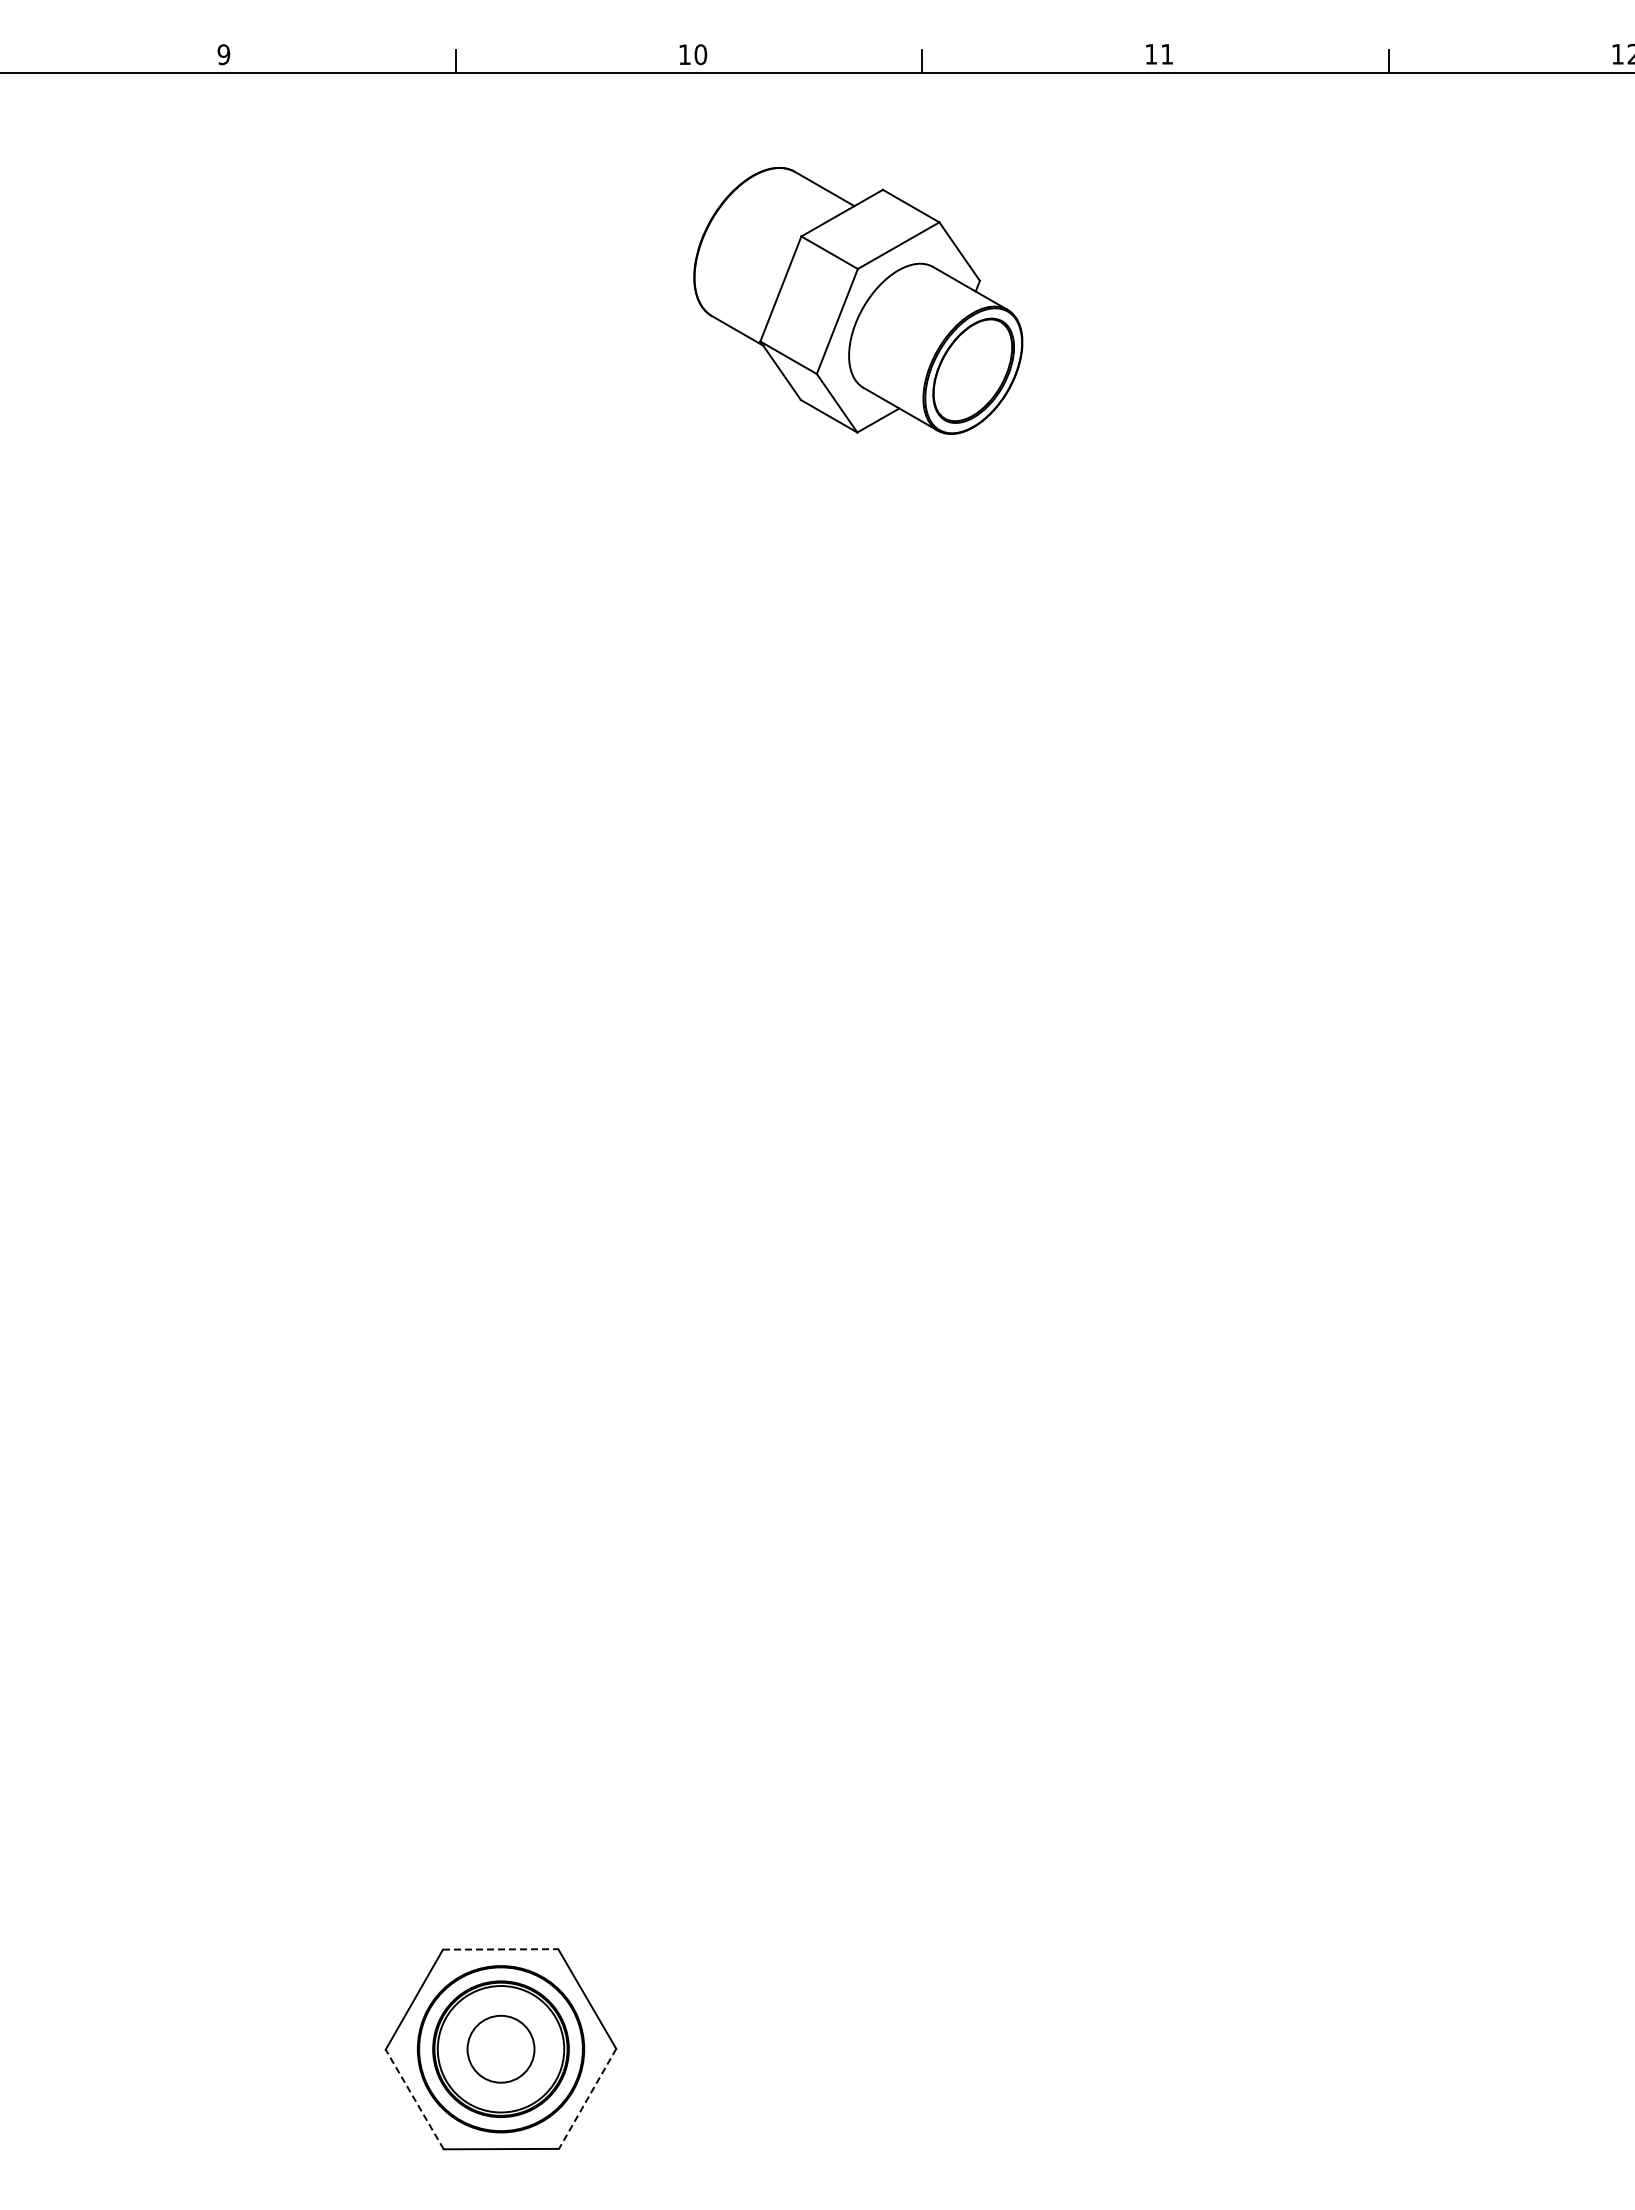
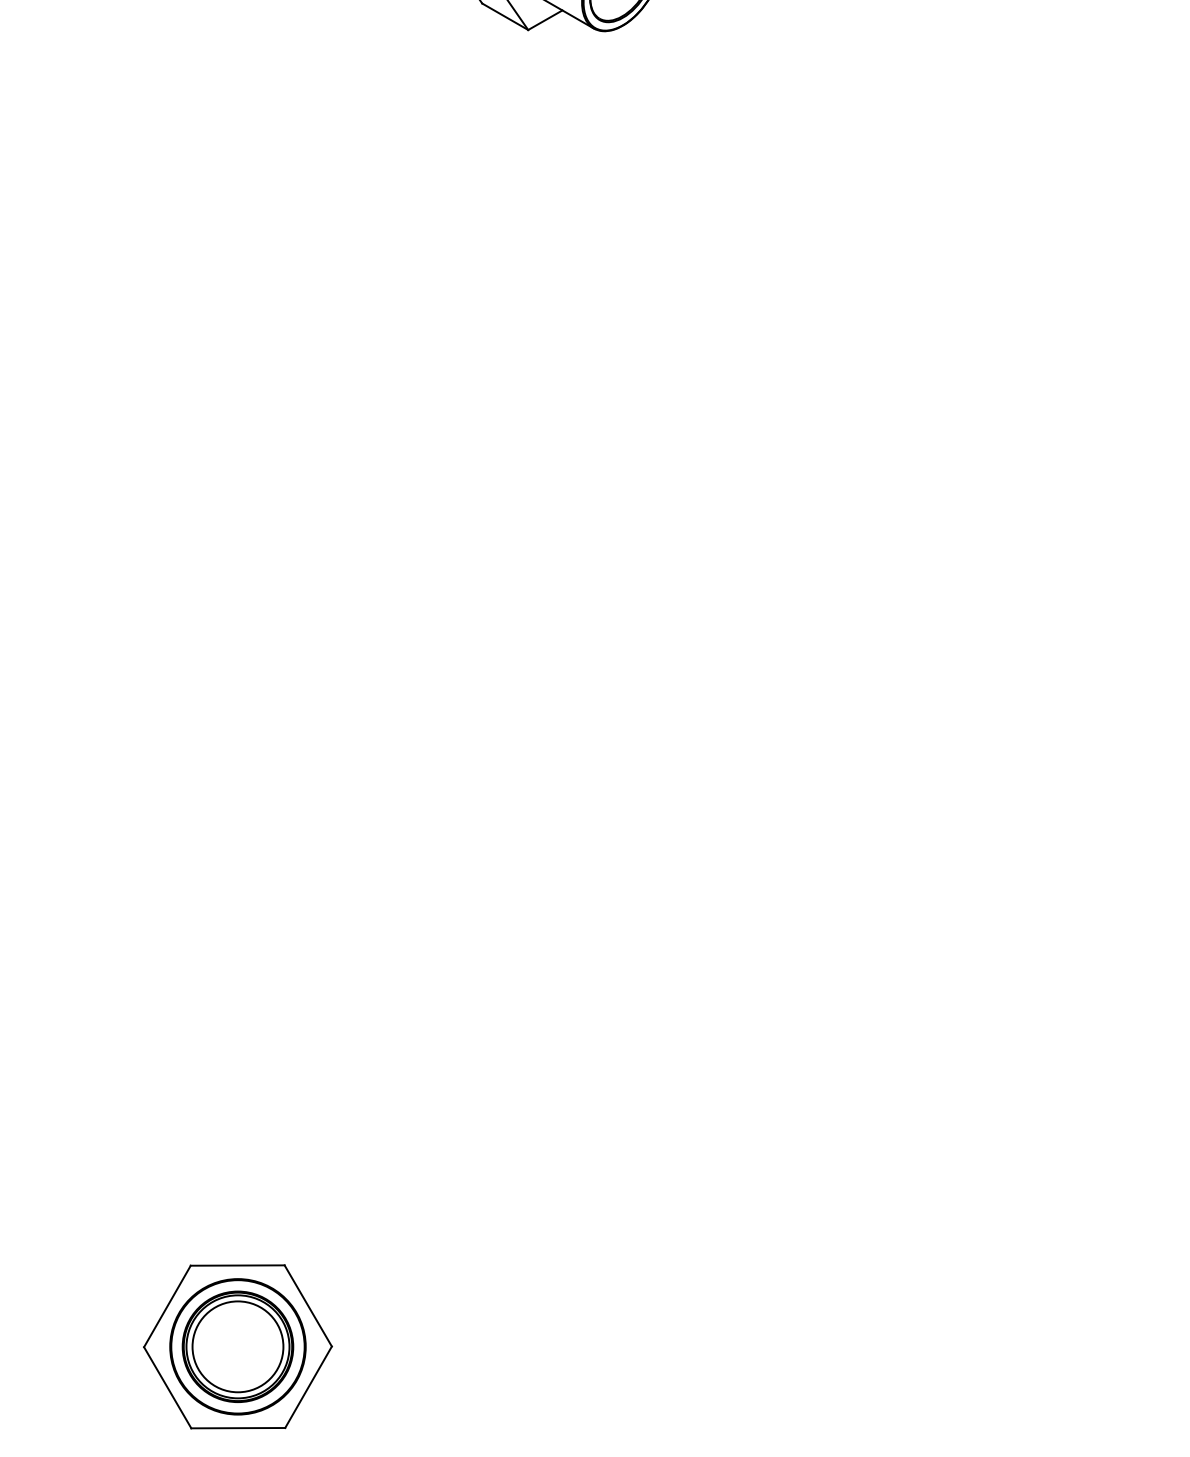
line: (500, 1949) -> (237, 1265), dashed -> solid
circle: (500, 2049) -> (237, 1347), size x1.67
line: (587, 2098) -> (308, 1386), dashed -> solid
line: (414, 2099) -> (167, 1387), dashed -> solid

